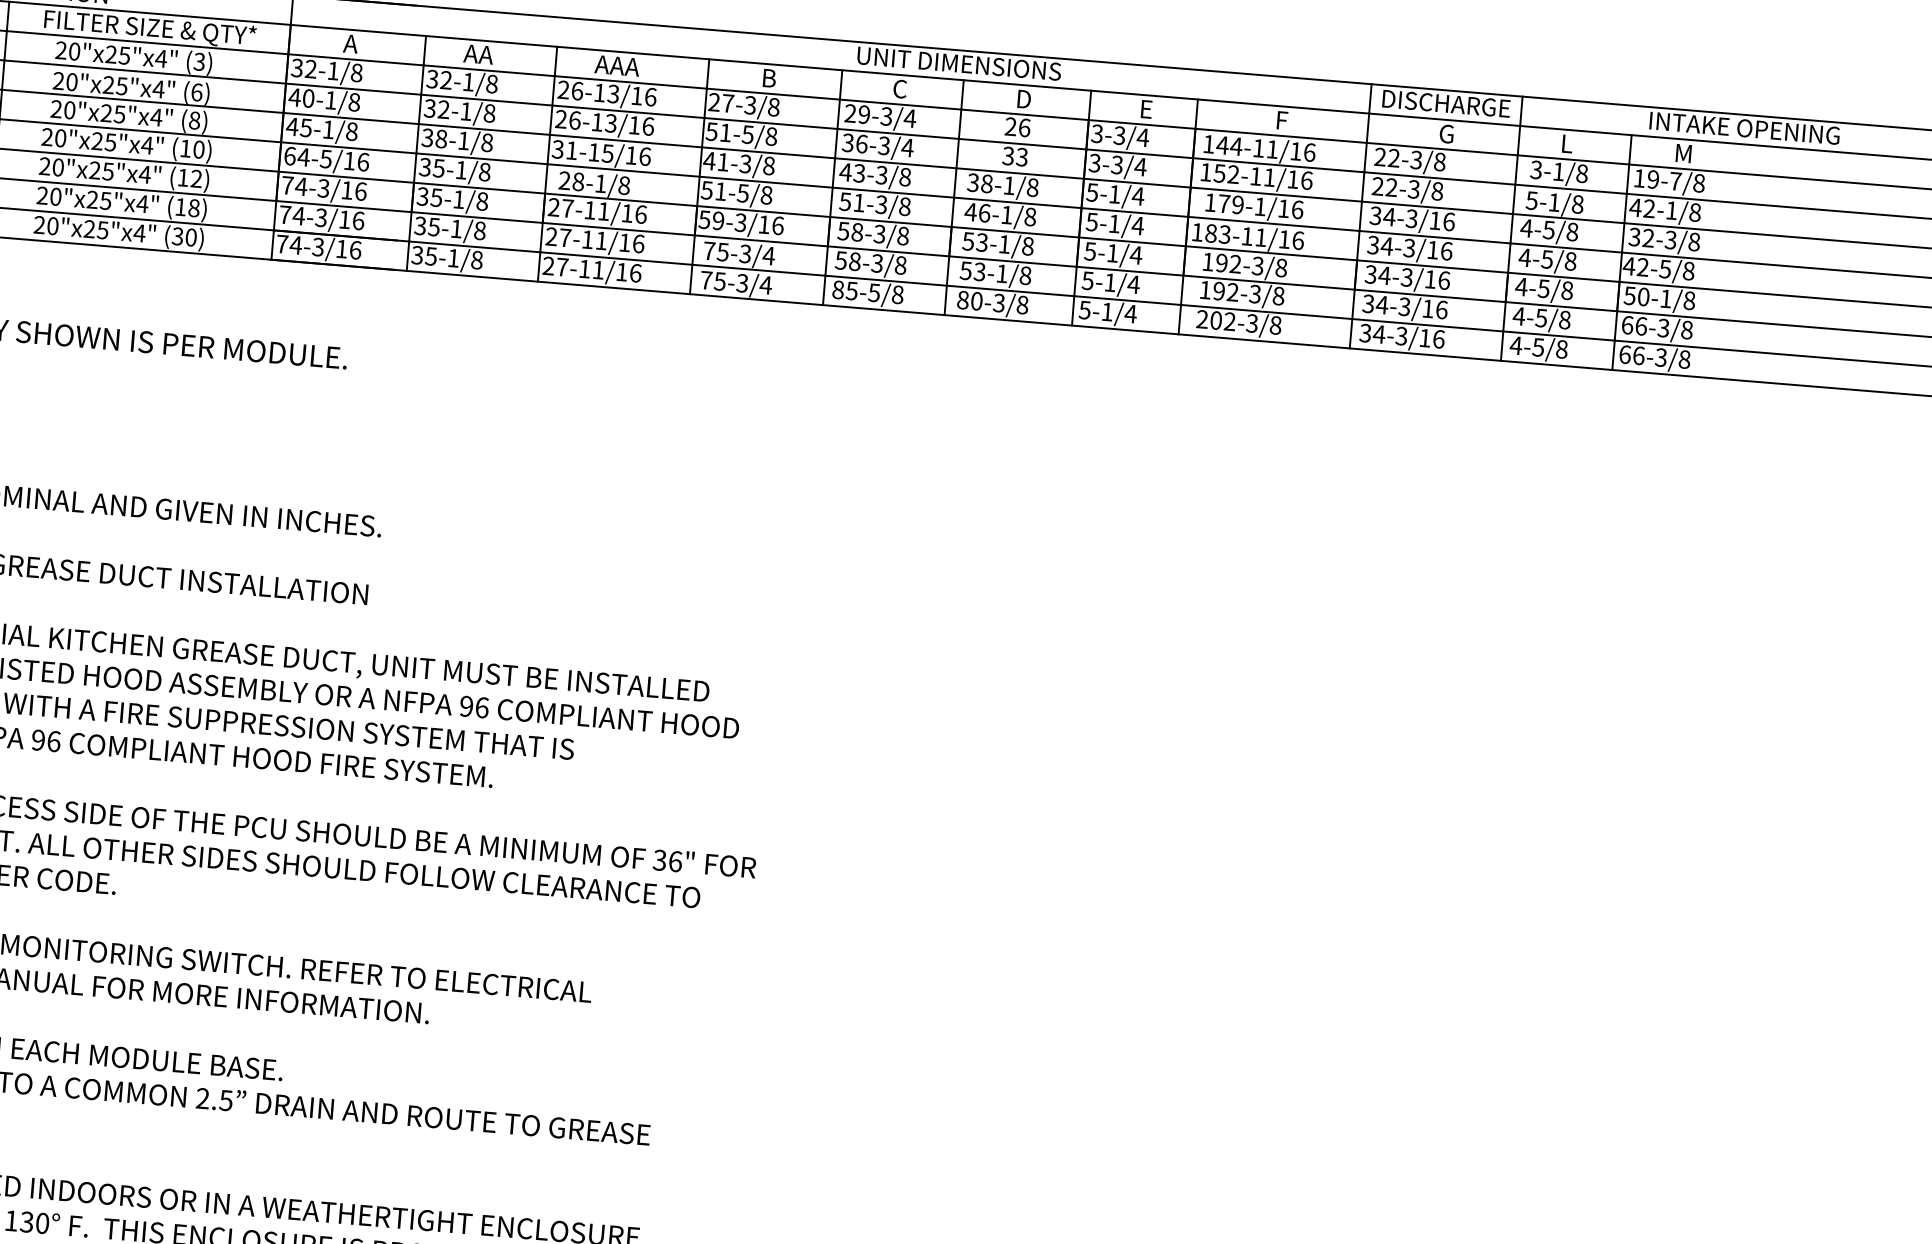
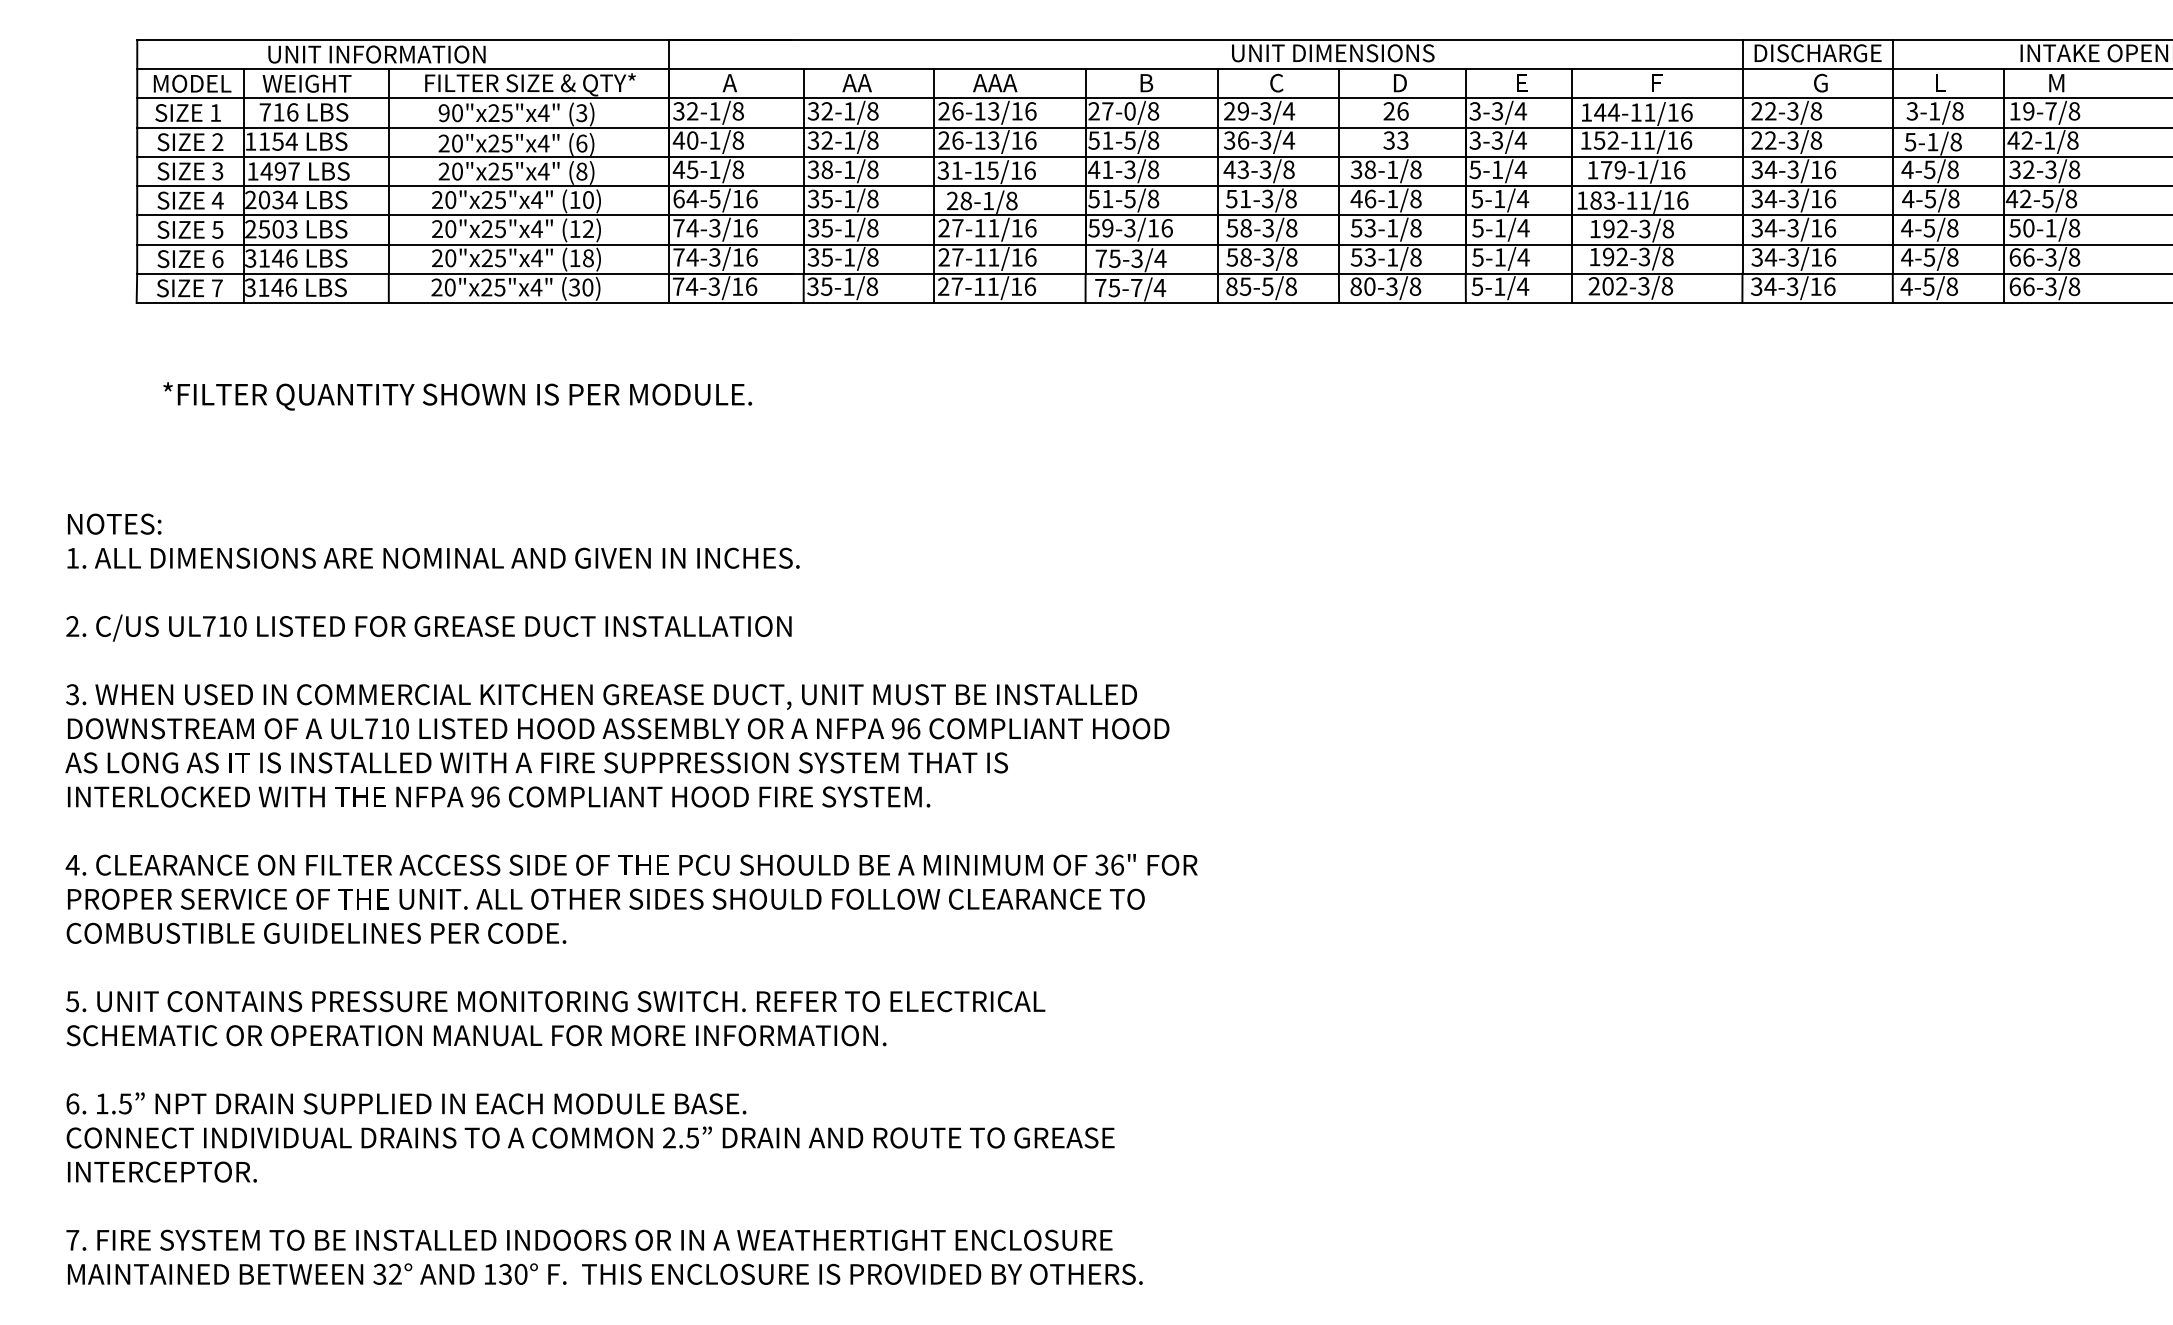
text: (60, 50) -> (443, 113), 20"x25"x4" -> 90"x25"x4"
text: (749, 105) -> (1129, 111), 27-3/8 -> 27-0/8
text: (742, 282) -> (1136, 287), 75-3/4 -> 75-7/4

